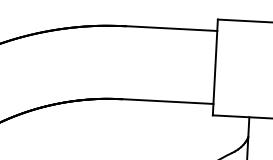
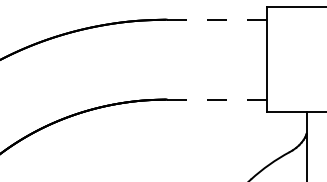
line: (171, 28) -> (216, 19), solid -> dashed
line: (167, 101) -> (216, 99), solid -> dashed

